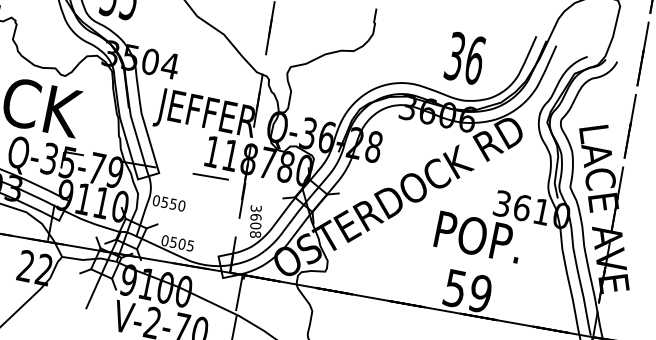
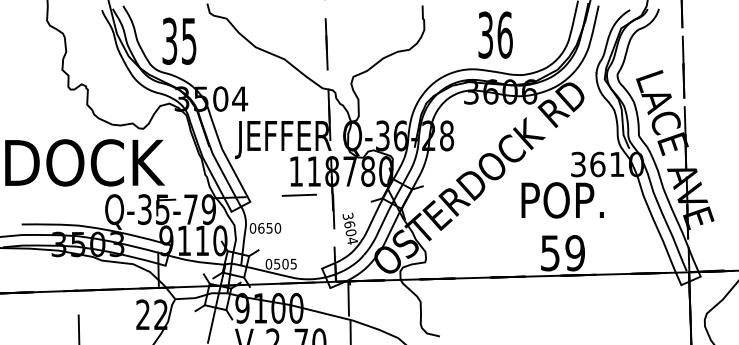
text: (465, 57) -> (495, 34), moved
text: (165, 202) -> (261, 228), 0550 -> 0650
text: (255, 234) -> (352, 240), 3608 -> 3604

